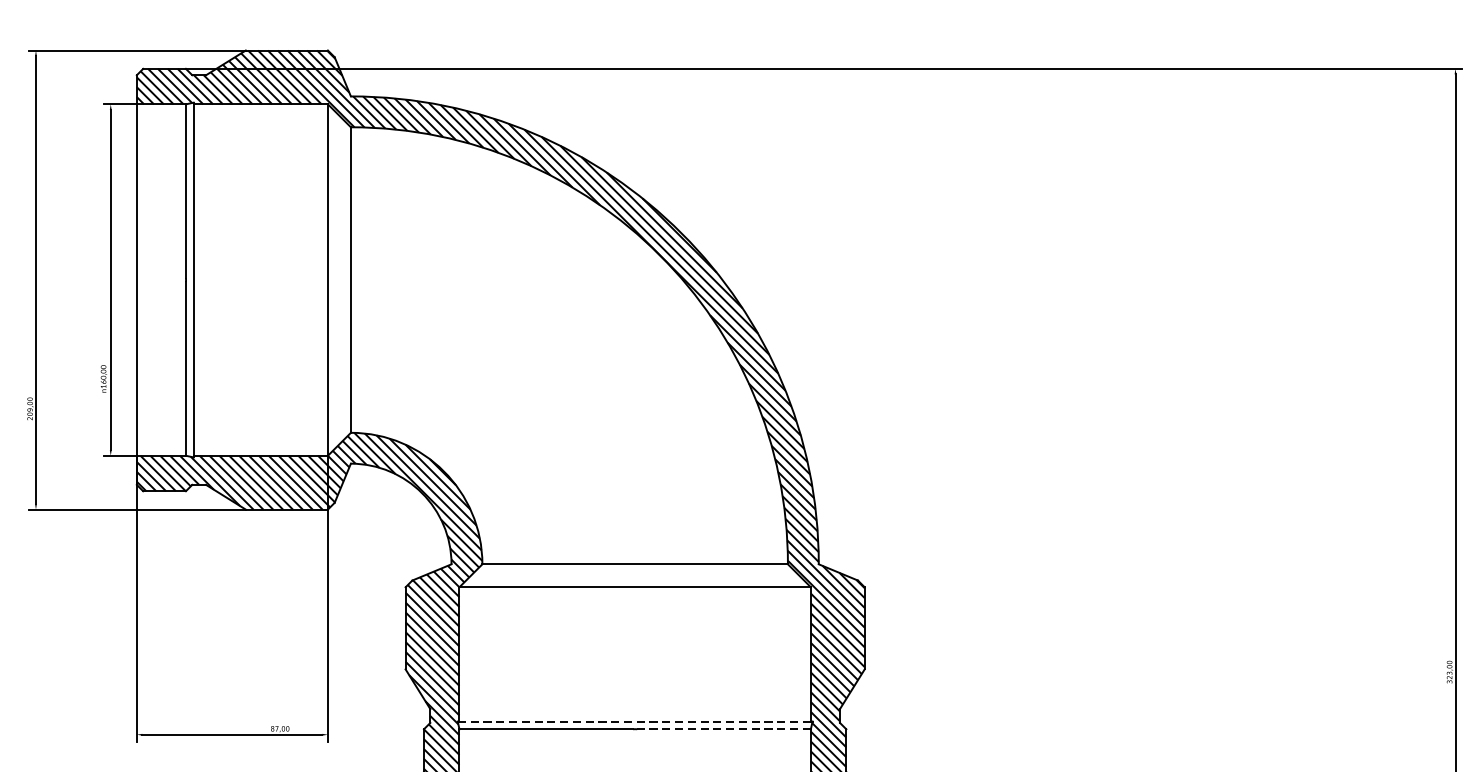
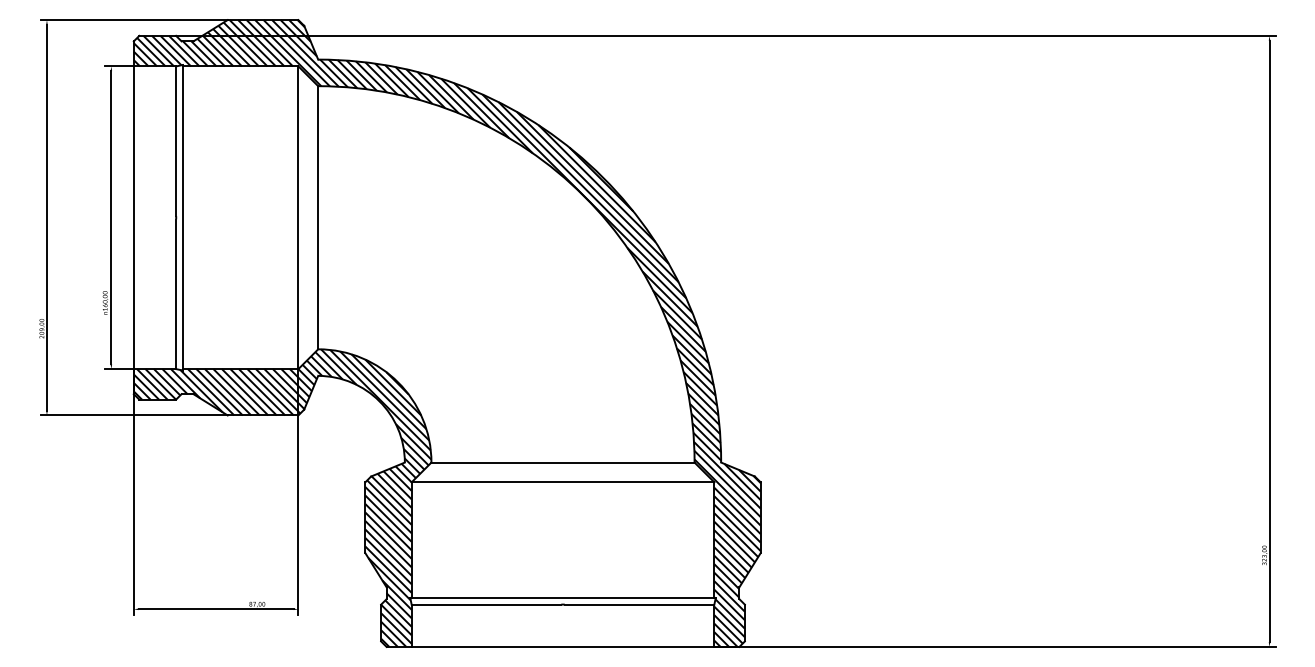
line: (634, 720) -> (562, 597), dashed -> solid
line: (723, 729) -> (639, 604), dashed -> solid

